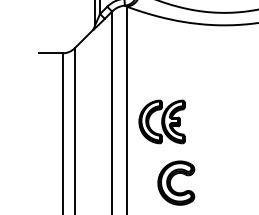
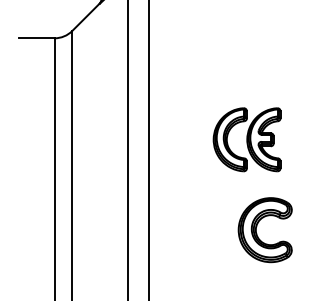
part: (161, 121) -> (246, 139), moved
part: (176, 182) -> (265, 229), moved

